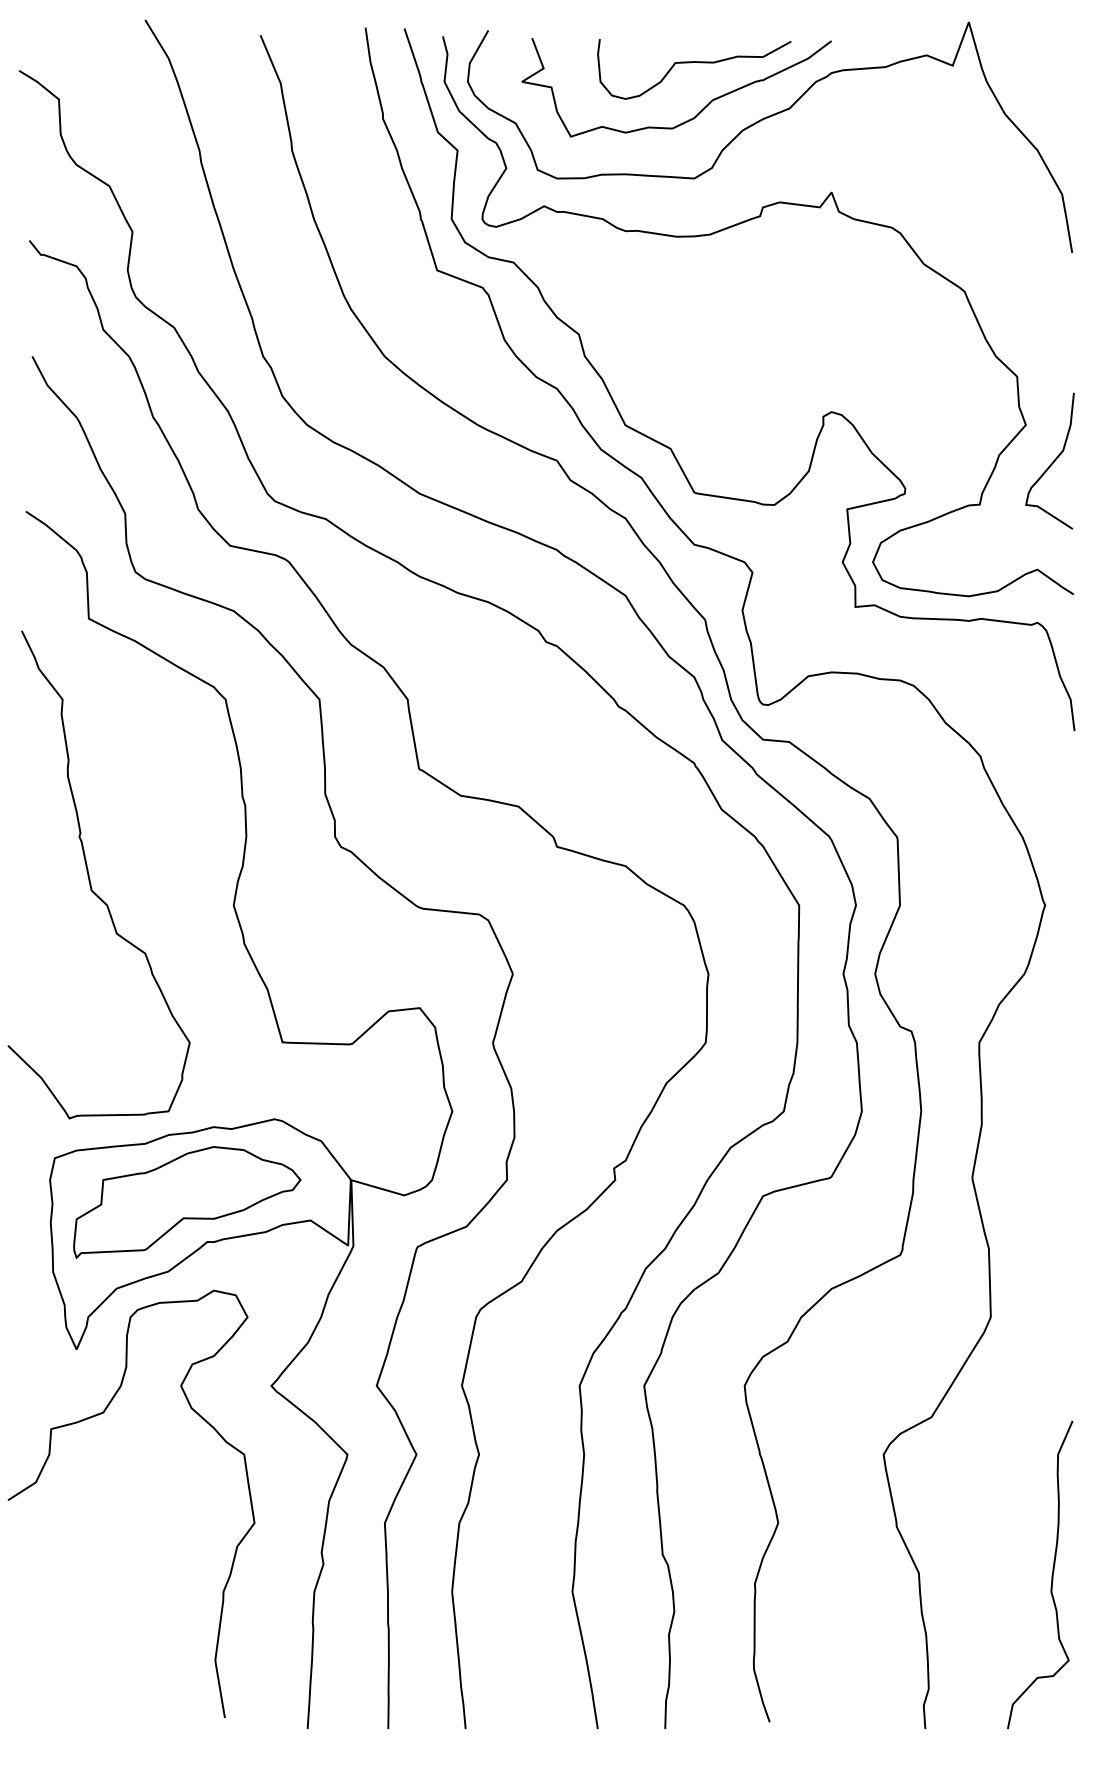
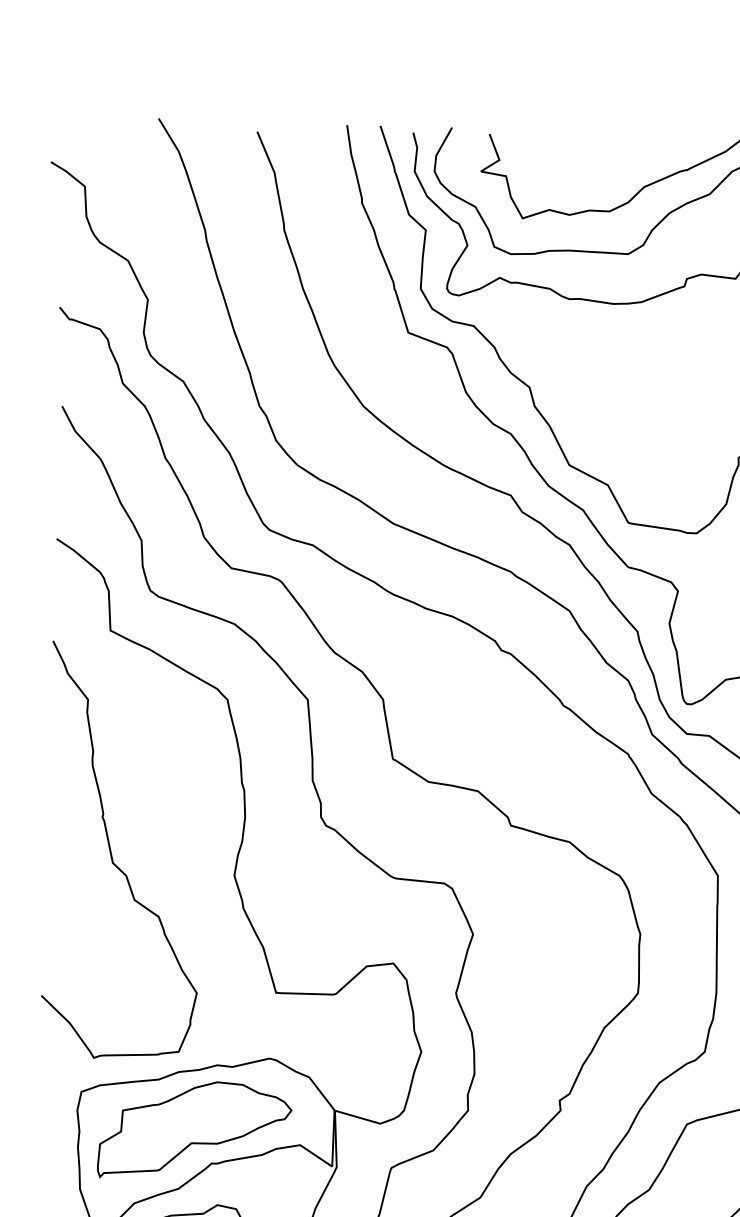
curve: (691, 63) -> (625, 155), removed

